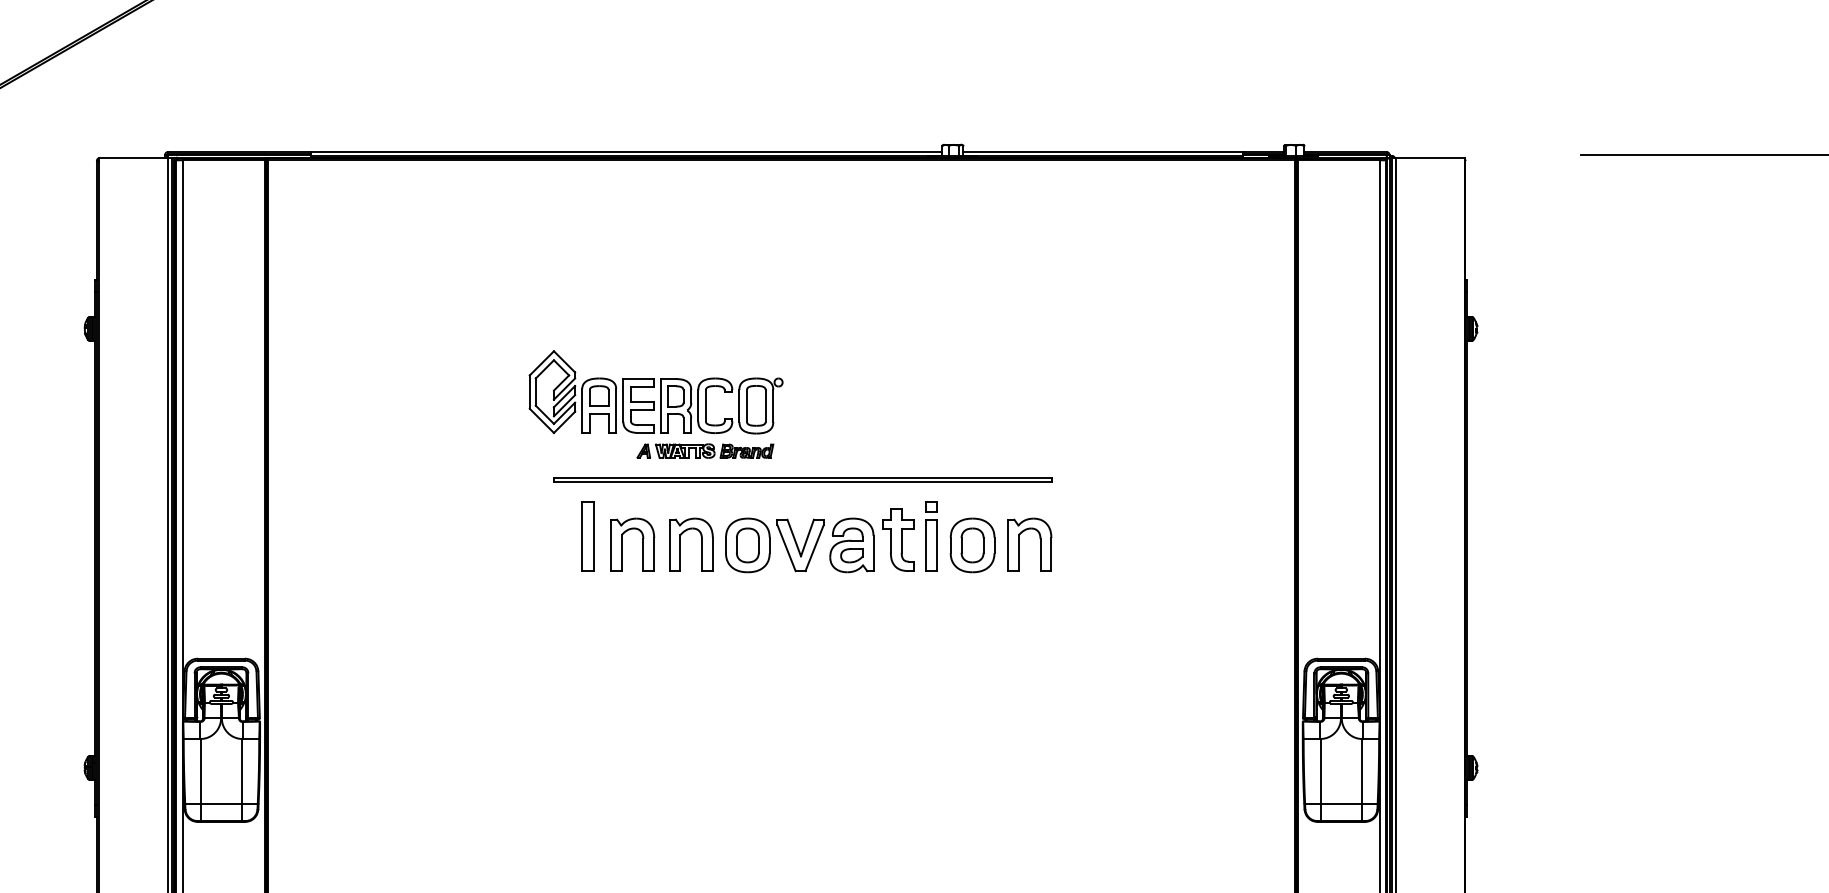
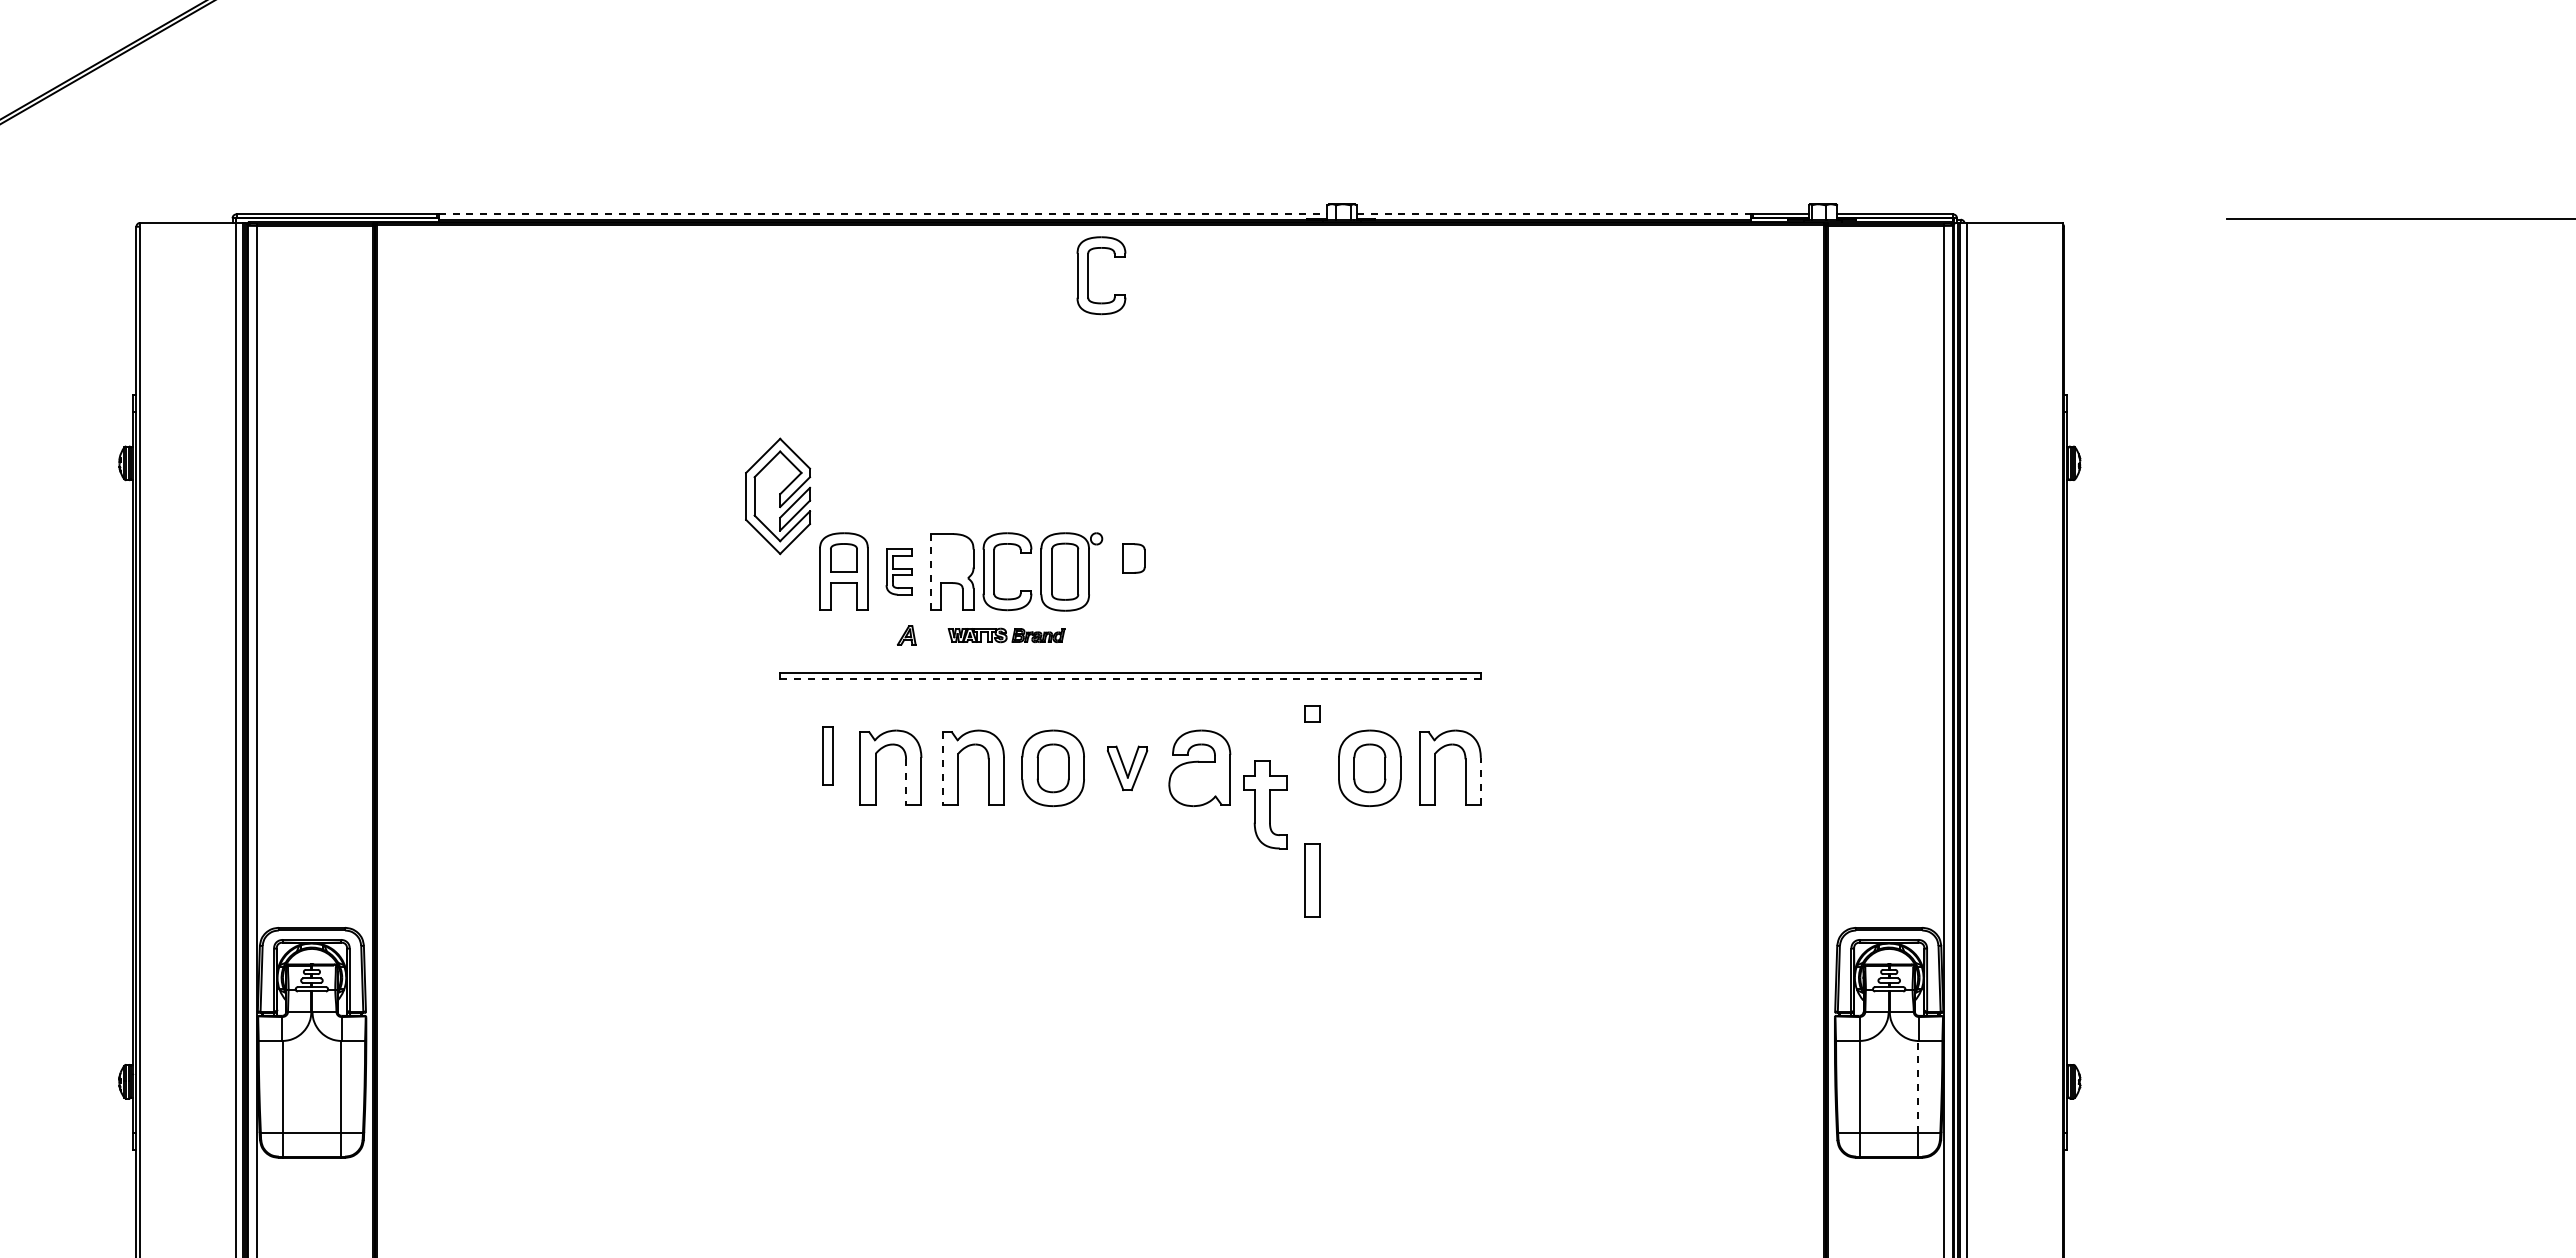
line: (627, 152) -> (883, 214), solid -> dashed
line: (1103, 152) -> (1554, 214), solid -> dashed
part: (772, 195) -> (1088, 275), added
part: (552, 392) -> (778, 496), moved
part: (675, 396) -> (1133, 558), moved
part: (638, 405) -> (899, 571), size x0.6
line: (660, 405) -> (930, 571), solid -> dashed
part: (714, 451) -> (1006, 635), size x0.7
line: (803, 482) -> (1131, 679), solid -> dashed
part: (588, 536) -> (828, 755), size x0.6
part: (898, 539) -> (1265, 804), moved
line: (669, 545) -> (942, 768), solid -> dashed
part: (800, 545) -> (1127, 768), size x0.6
part: (931, 545) -> (1312, 880), moved
line: (643, 554) -> (906, 781), solid -> dashed
line: (1051, 554) -> (1480, 780), solid -> dashed
part: (851, 555) -> (1199, 782), removed
line: (1362, 771) -> (1918, 1086), solid -> dashed

